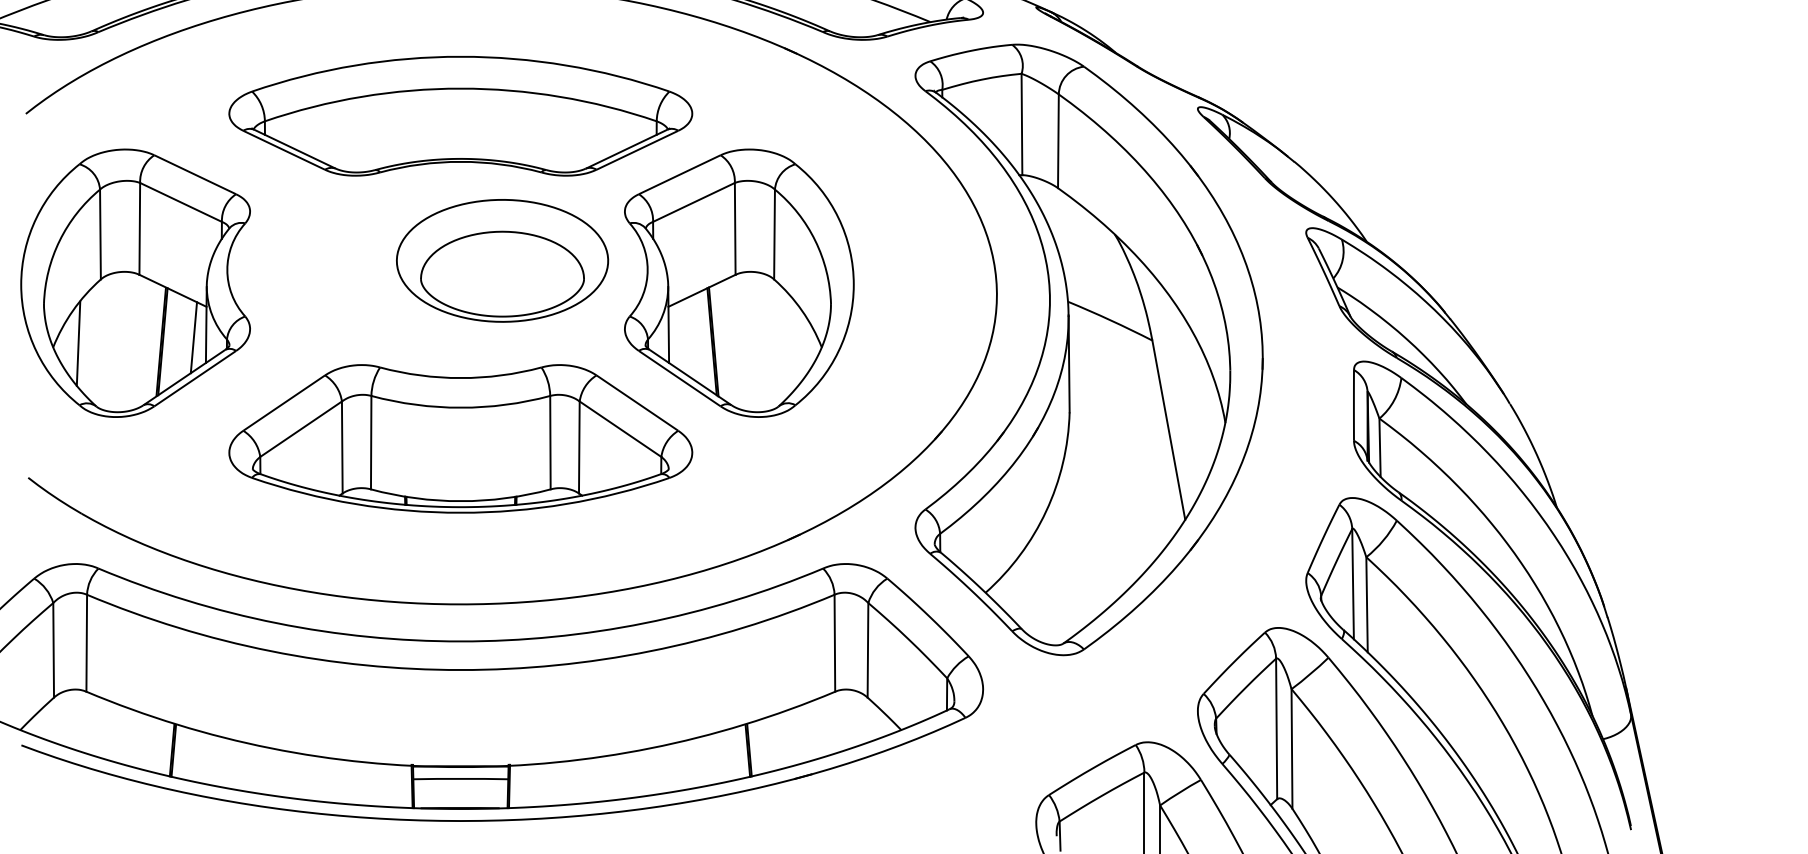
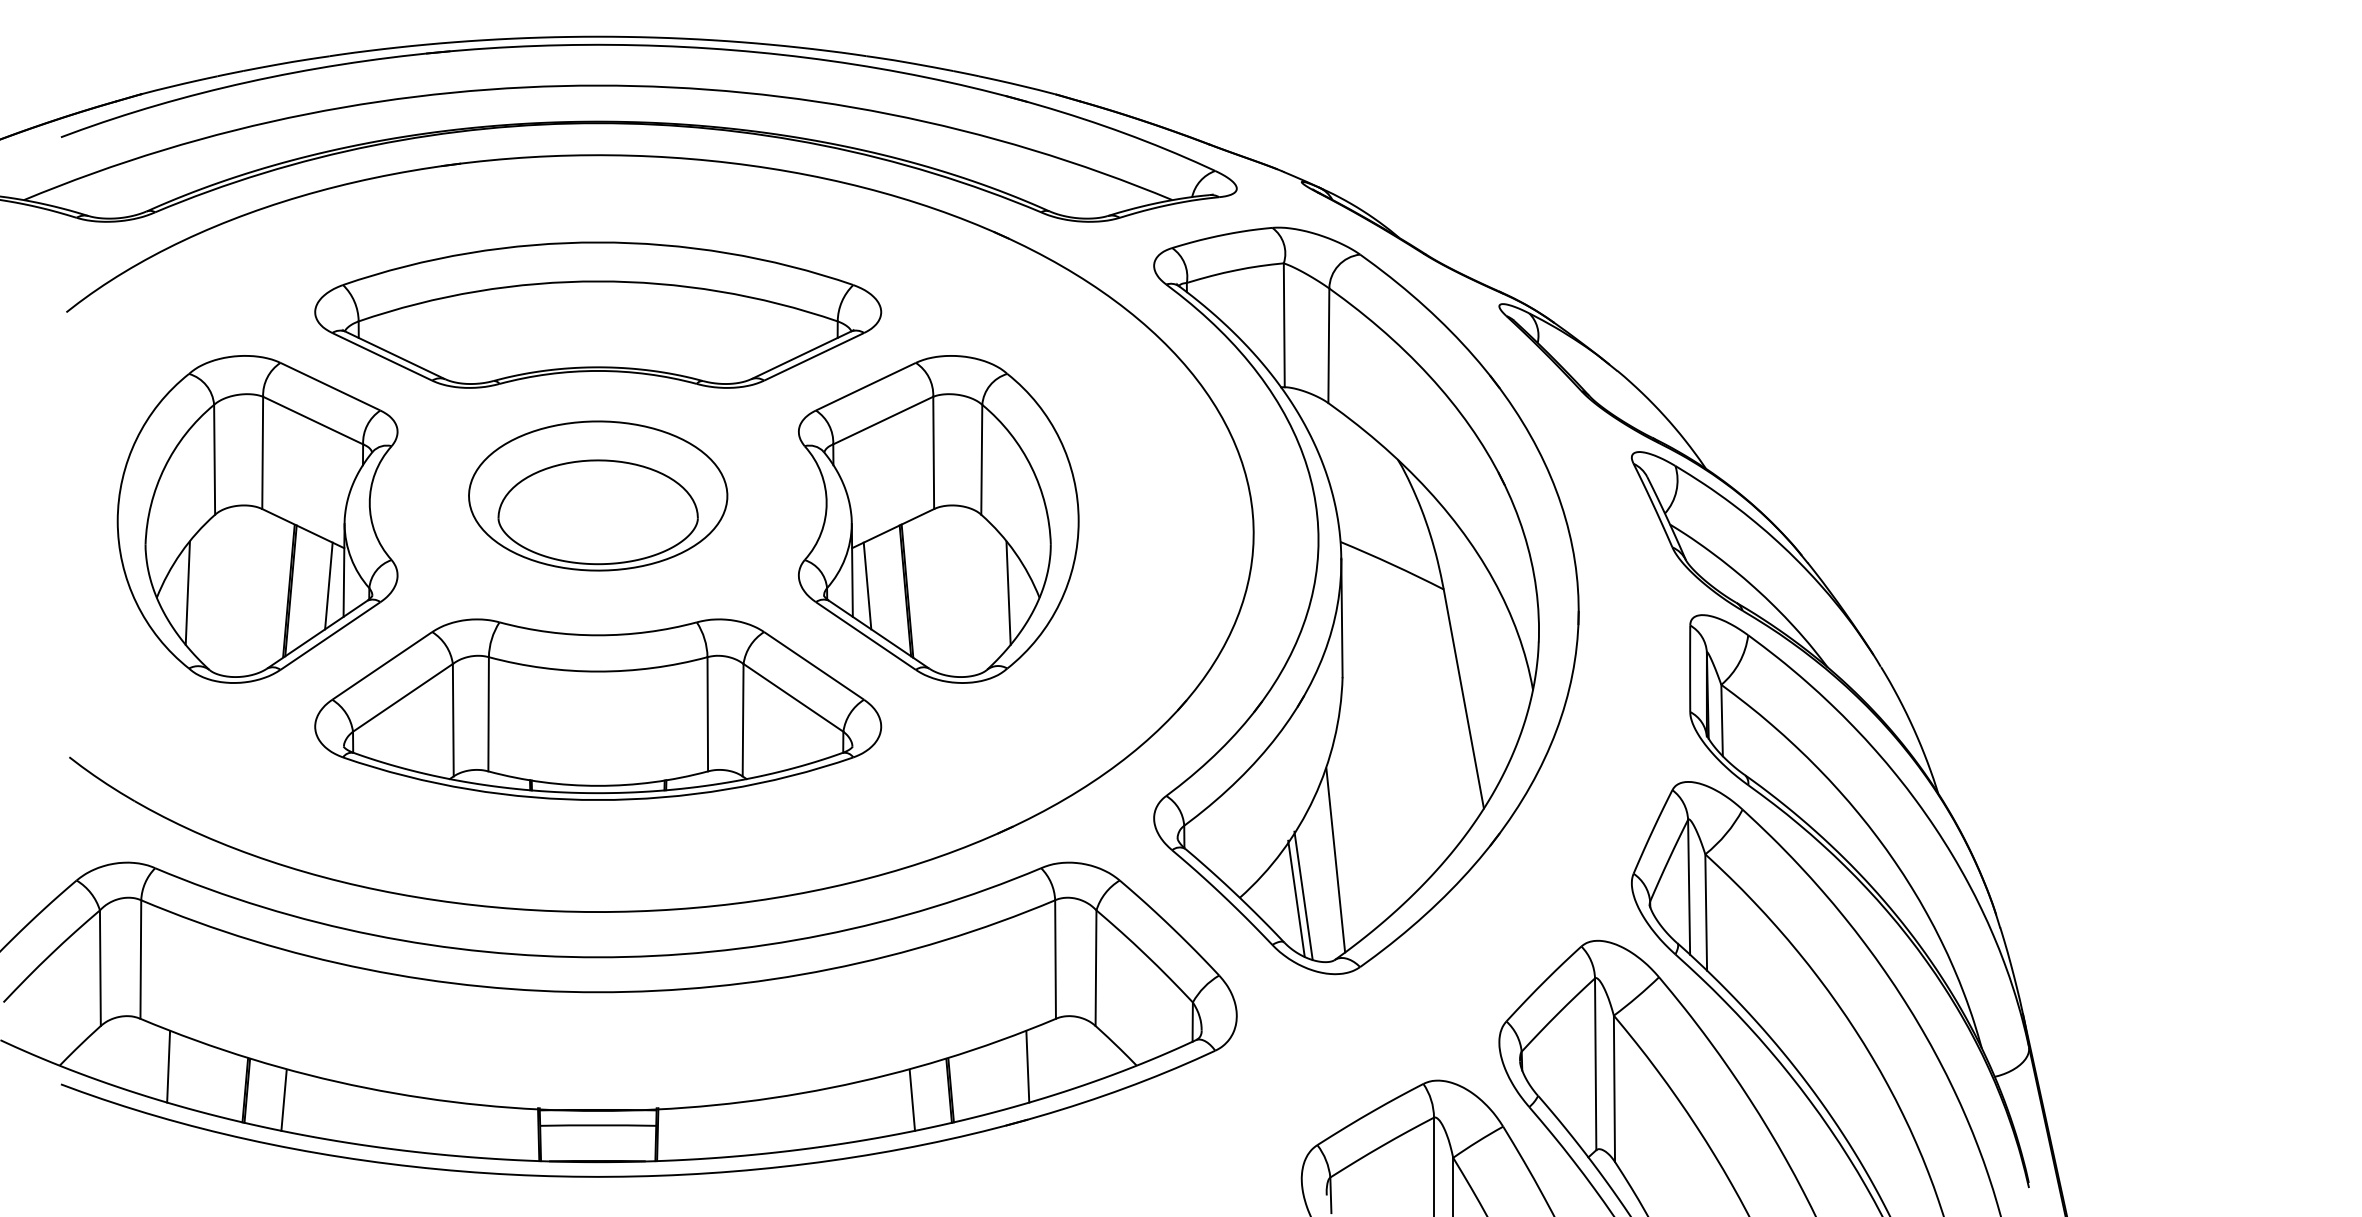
part: (502, 260) -> (598, 495), moved
part: (135, 283) -> (257, 519), moved
line: (681, 337) -> (867, 585), added
line: (796, 343) -> (1008, 592), added
line: (1063, 562) -> (1335, 860), added
line: (1037, 590) -> (1303, 895), added
line: (1031, 593) -> (1296, 898), added
line: (109, 730) -> (168, 1066), added
line: (811, 730) -> (1027, 1066), added
line: (203, 758) -> (283, 1100), added
line: (717, 758) -> (912, 1100), added

